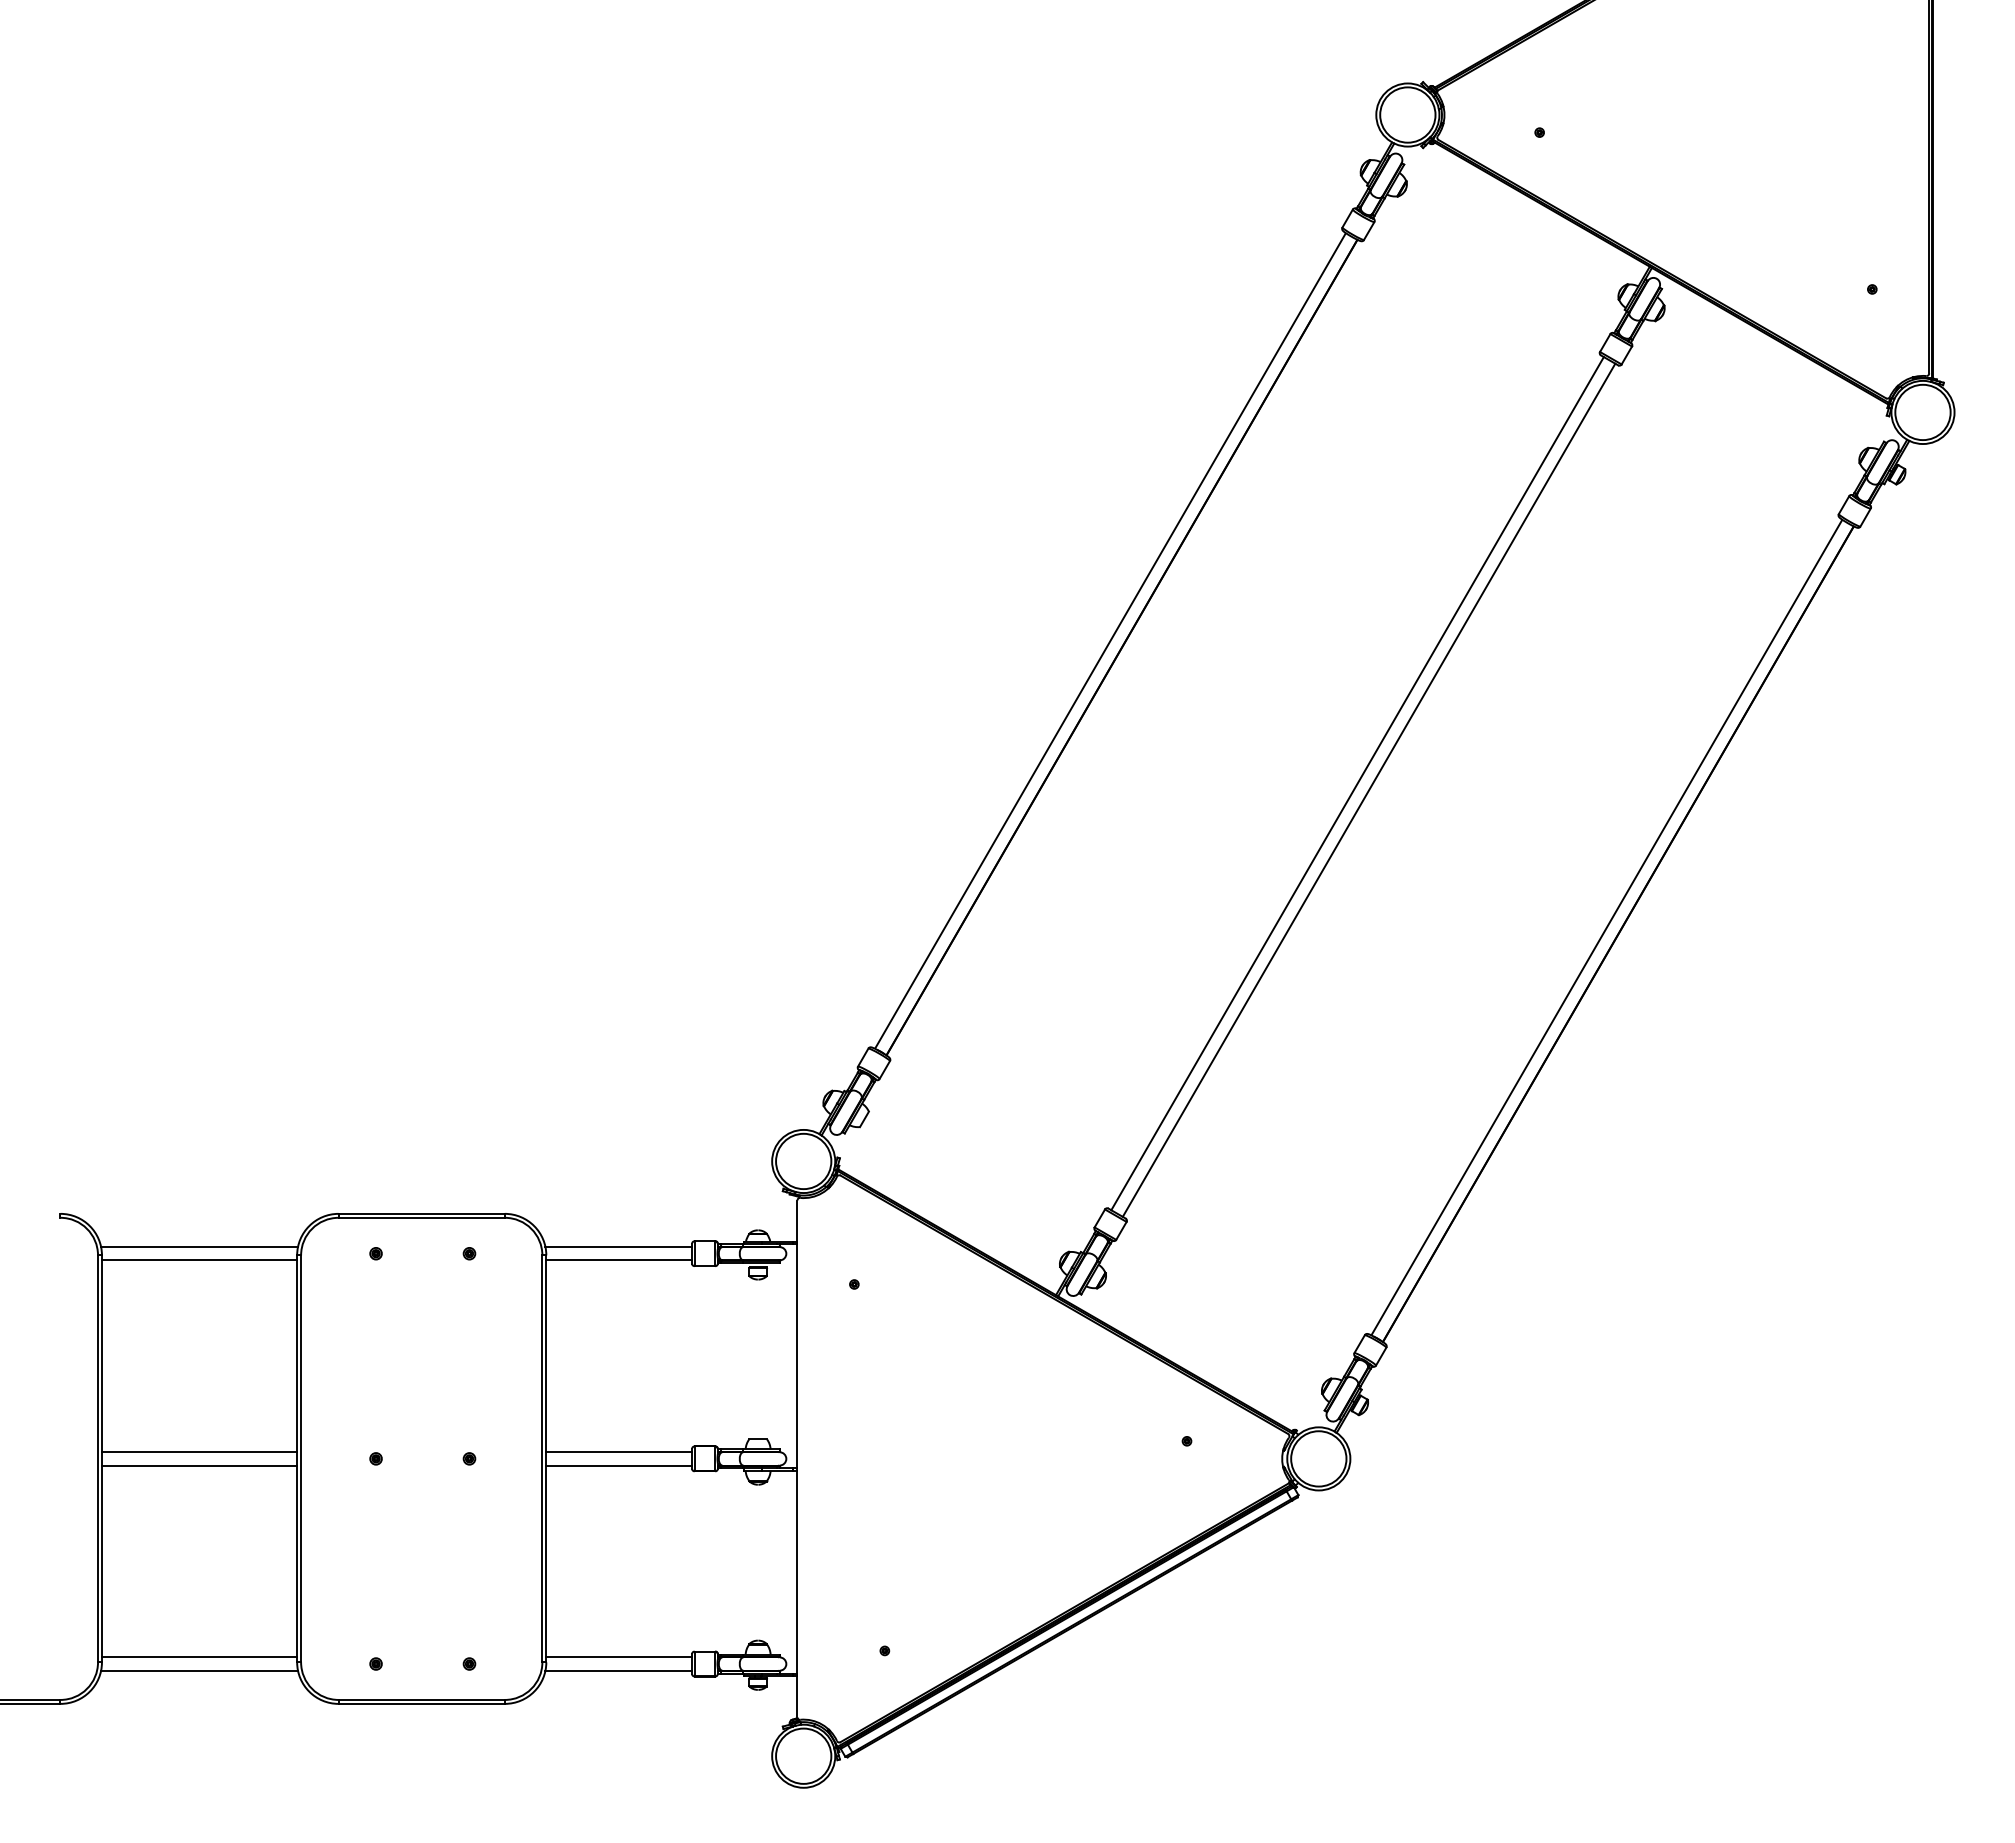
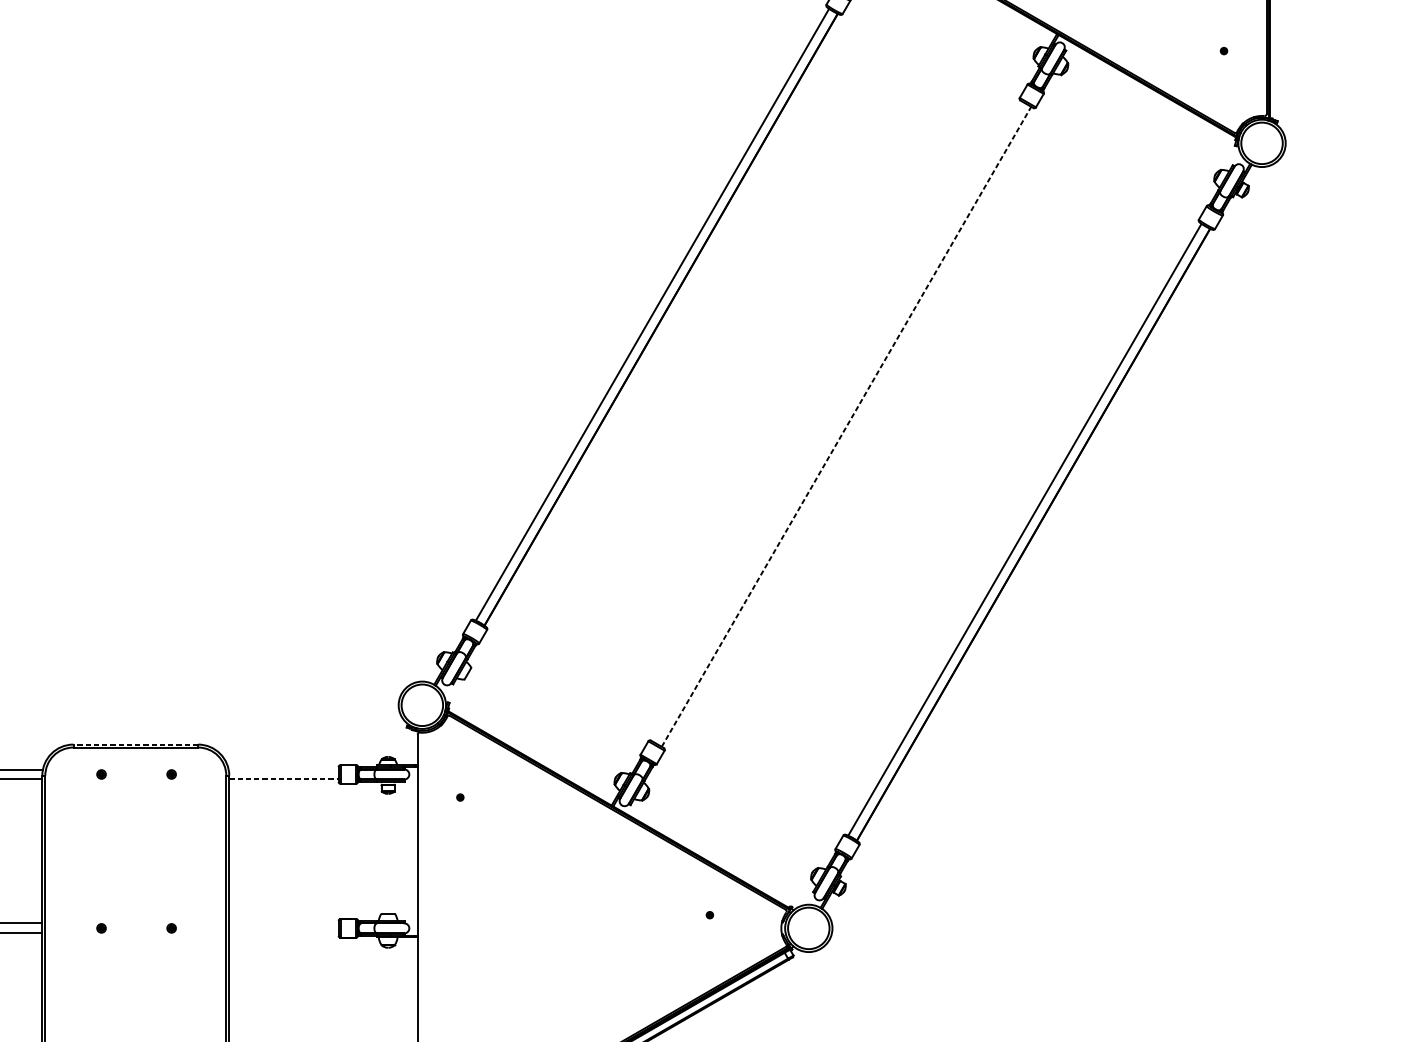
line: (1357, 783) -> (837, 421), removed
line: (1369, 790) -> (846, 426), solid -> dashed
line: (421, 1213) -> (135, 744), solid -> dashed
line: (618, 1247) -> (283, 769), removed
line: (619, 1260) -> (284, 779), solid -> dashed
line: (619, 1452) -> (284, 923), removed
line: (619, 1465) -> (284, 933), removed

